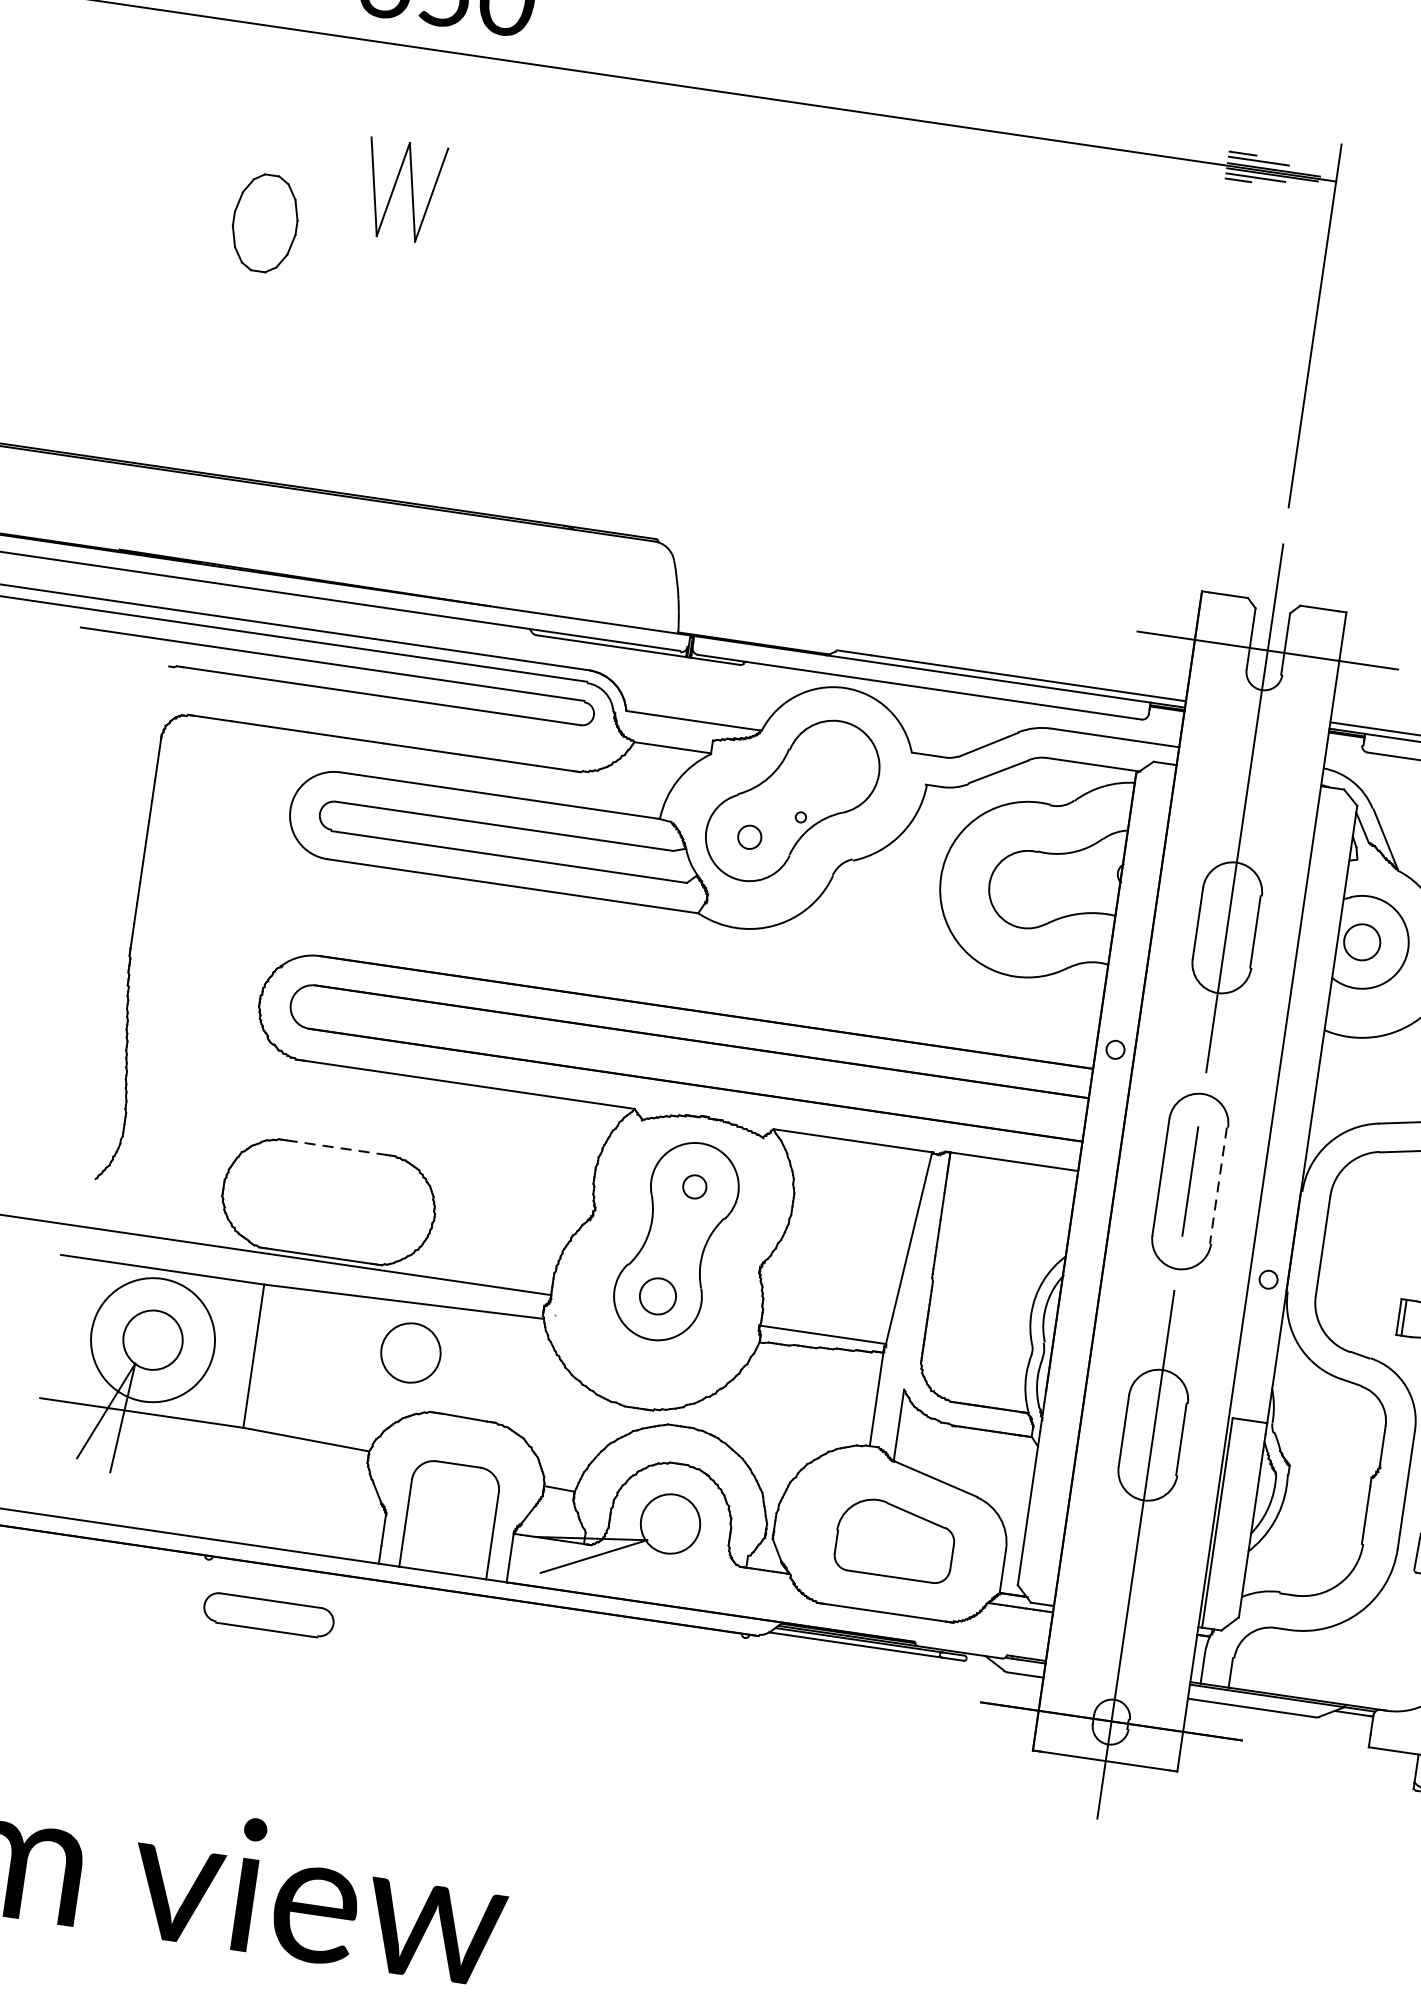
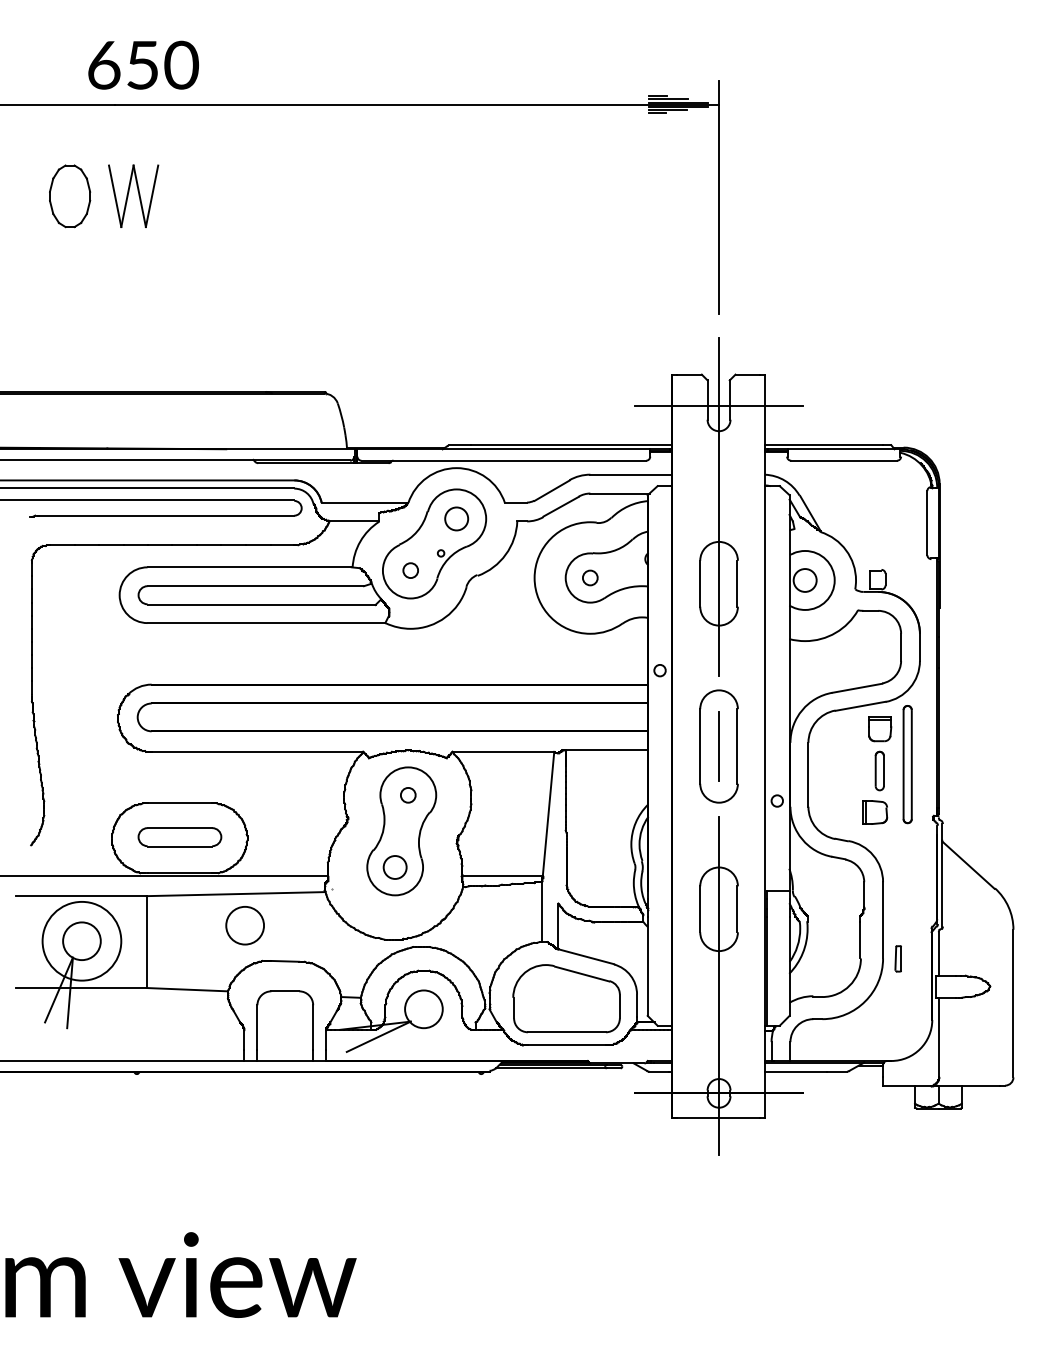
part: (265, 223) -> (70, 196), moved
part: (832, 766) -> (456, 518), added
part: (1028, 888) -> (590, 577), added
line: (336, 1147) -> (179, 803), dashed -> solid
line: (1218, 1187) -> (737, 747), dashed -> solid
part: (895, 1539) -> (566, 998), size x1.43
part: (268, 1615) -> (179, 837), moved

